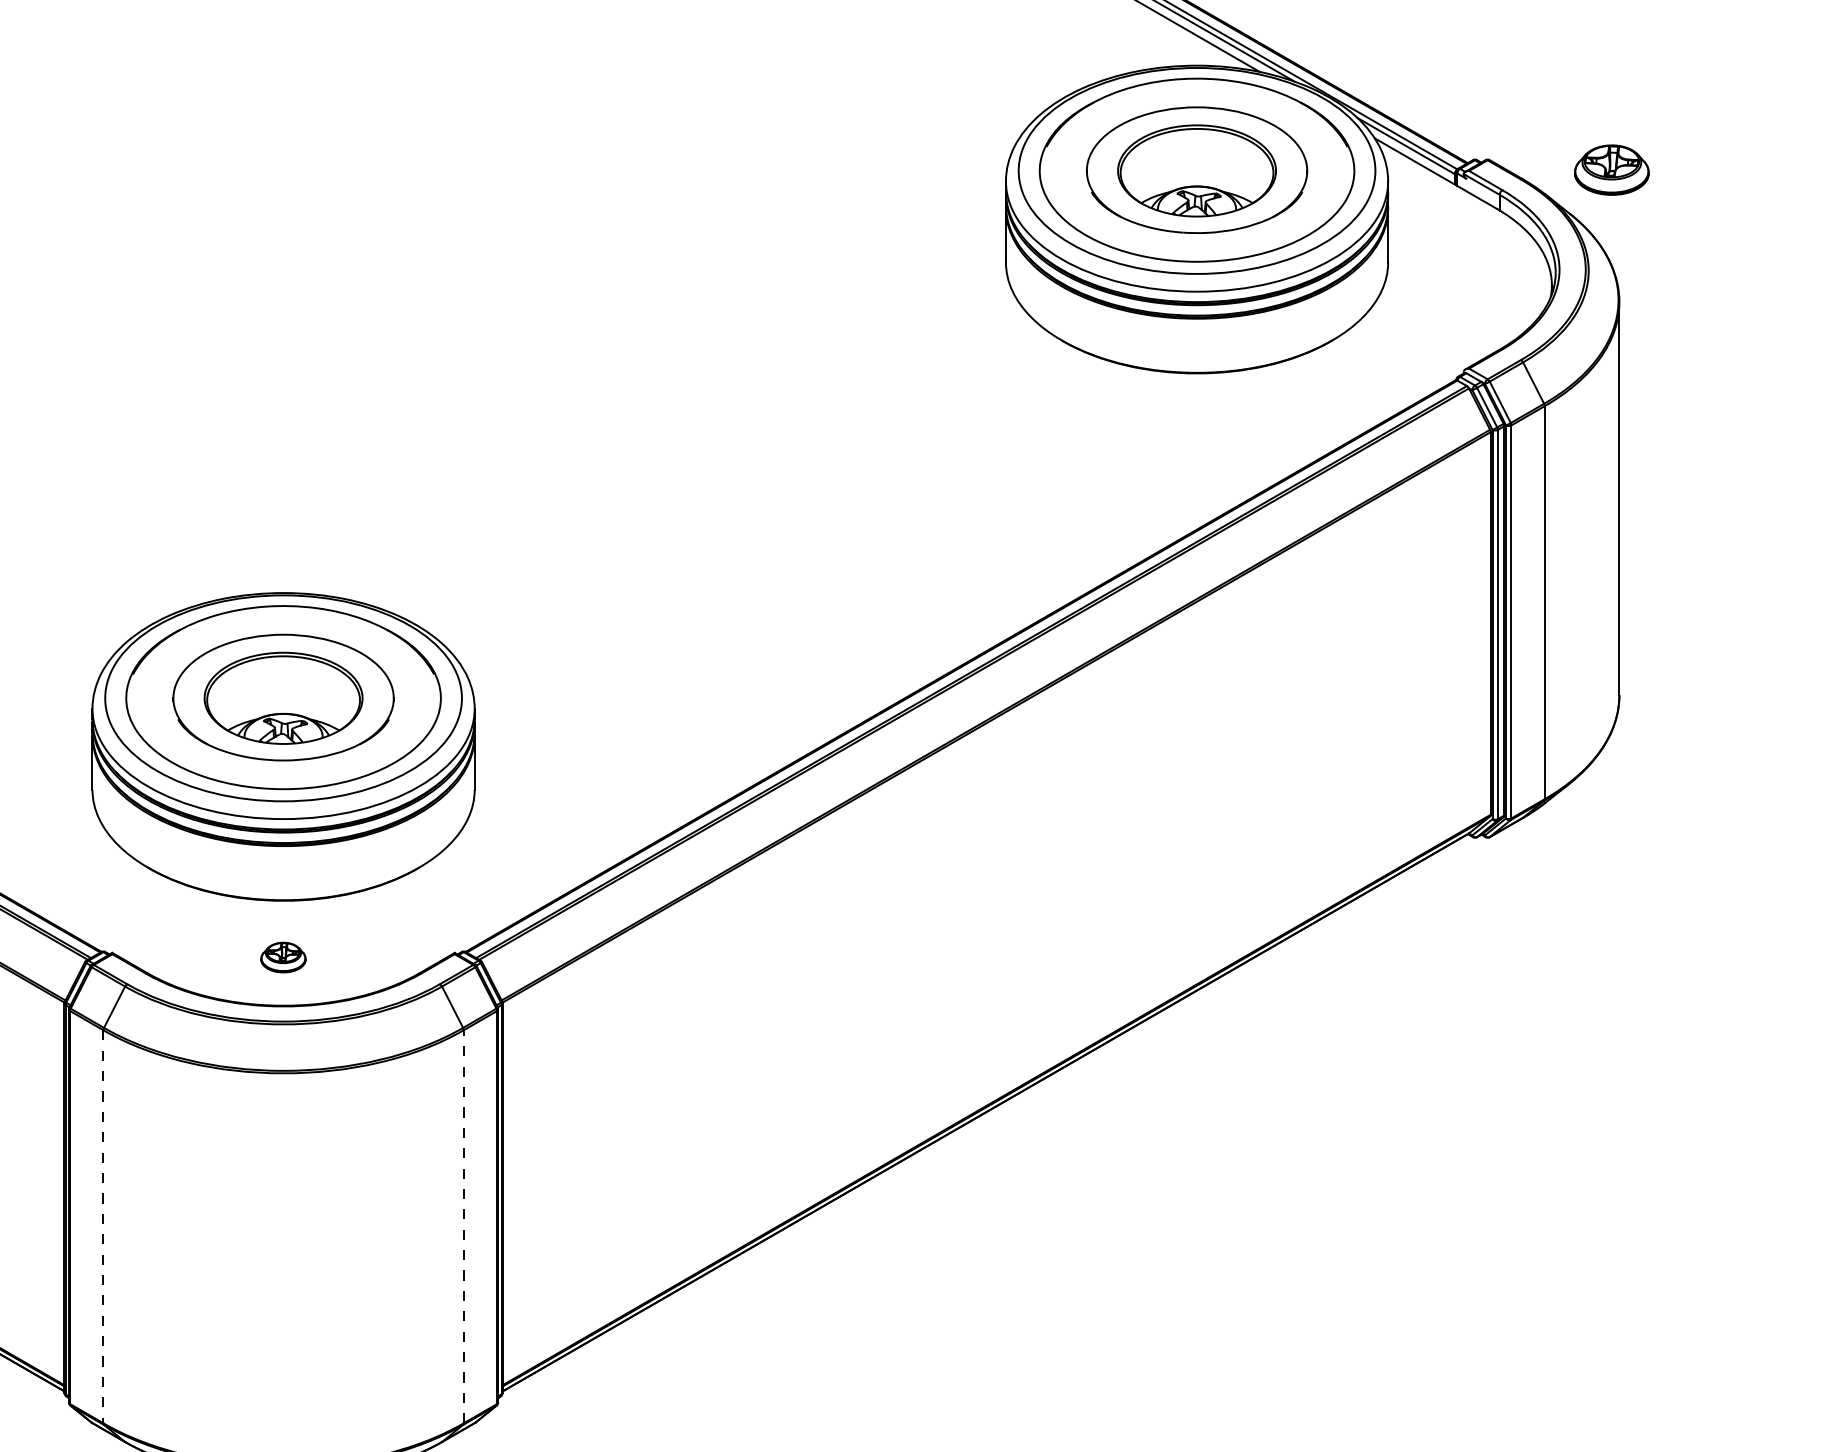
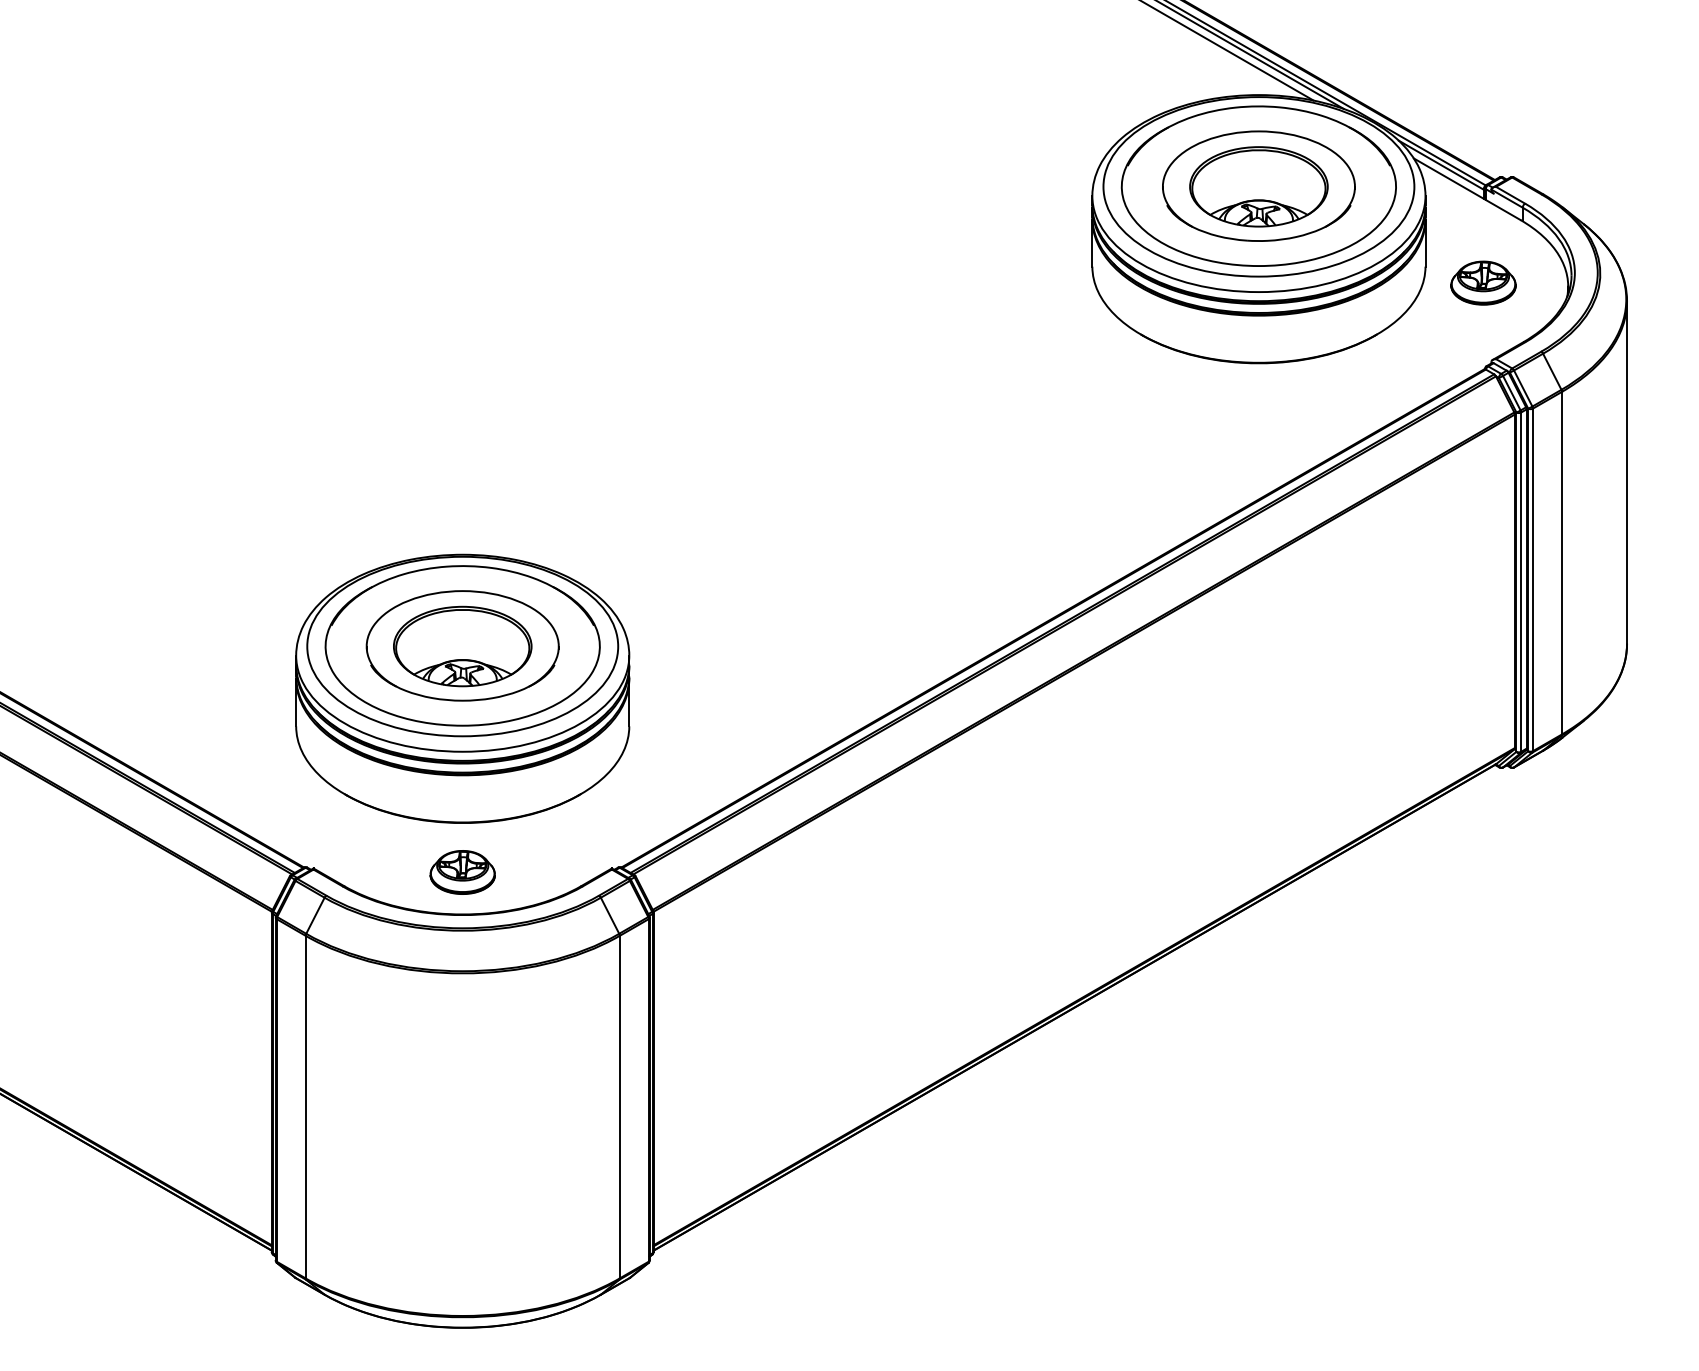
part: (1611, 169) -> (1483, 282), moved
part: (283, 957) -> (462, 872), size x1.67
line: (463, 1226) -> (619, 1106), dashed -> solid
line: (103, 1227) -> (305, 1107), dashed -> solid

